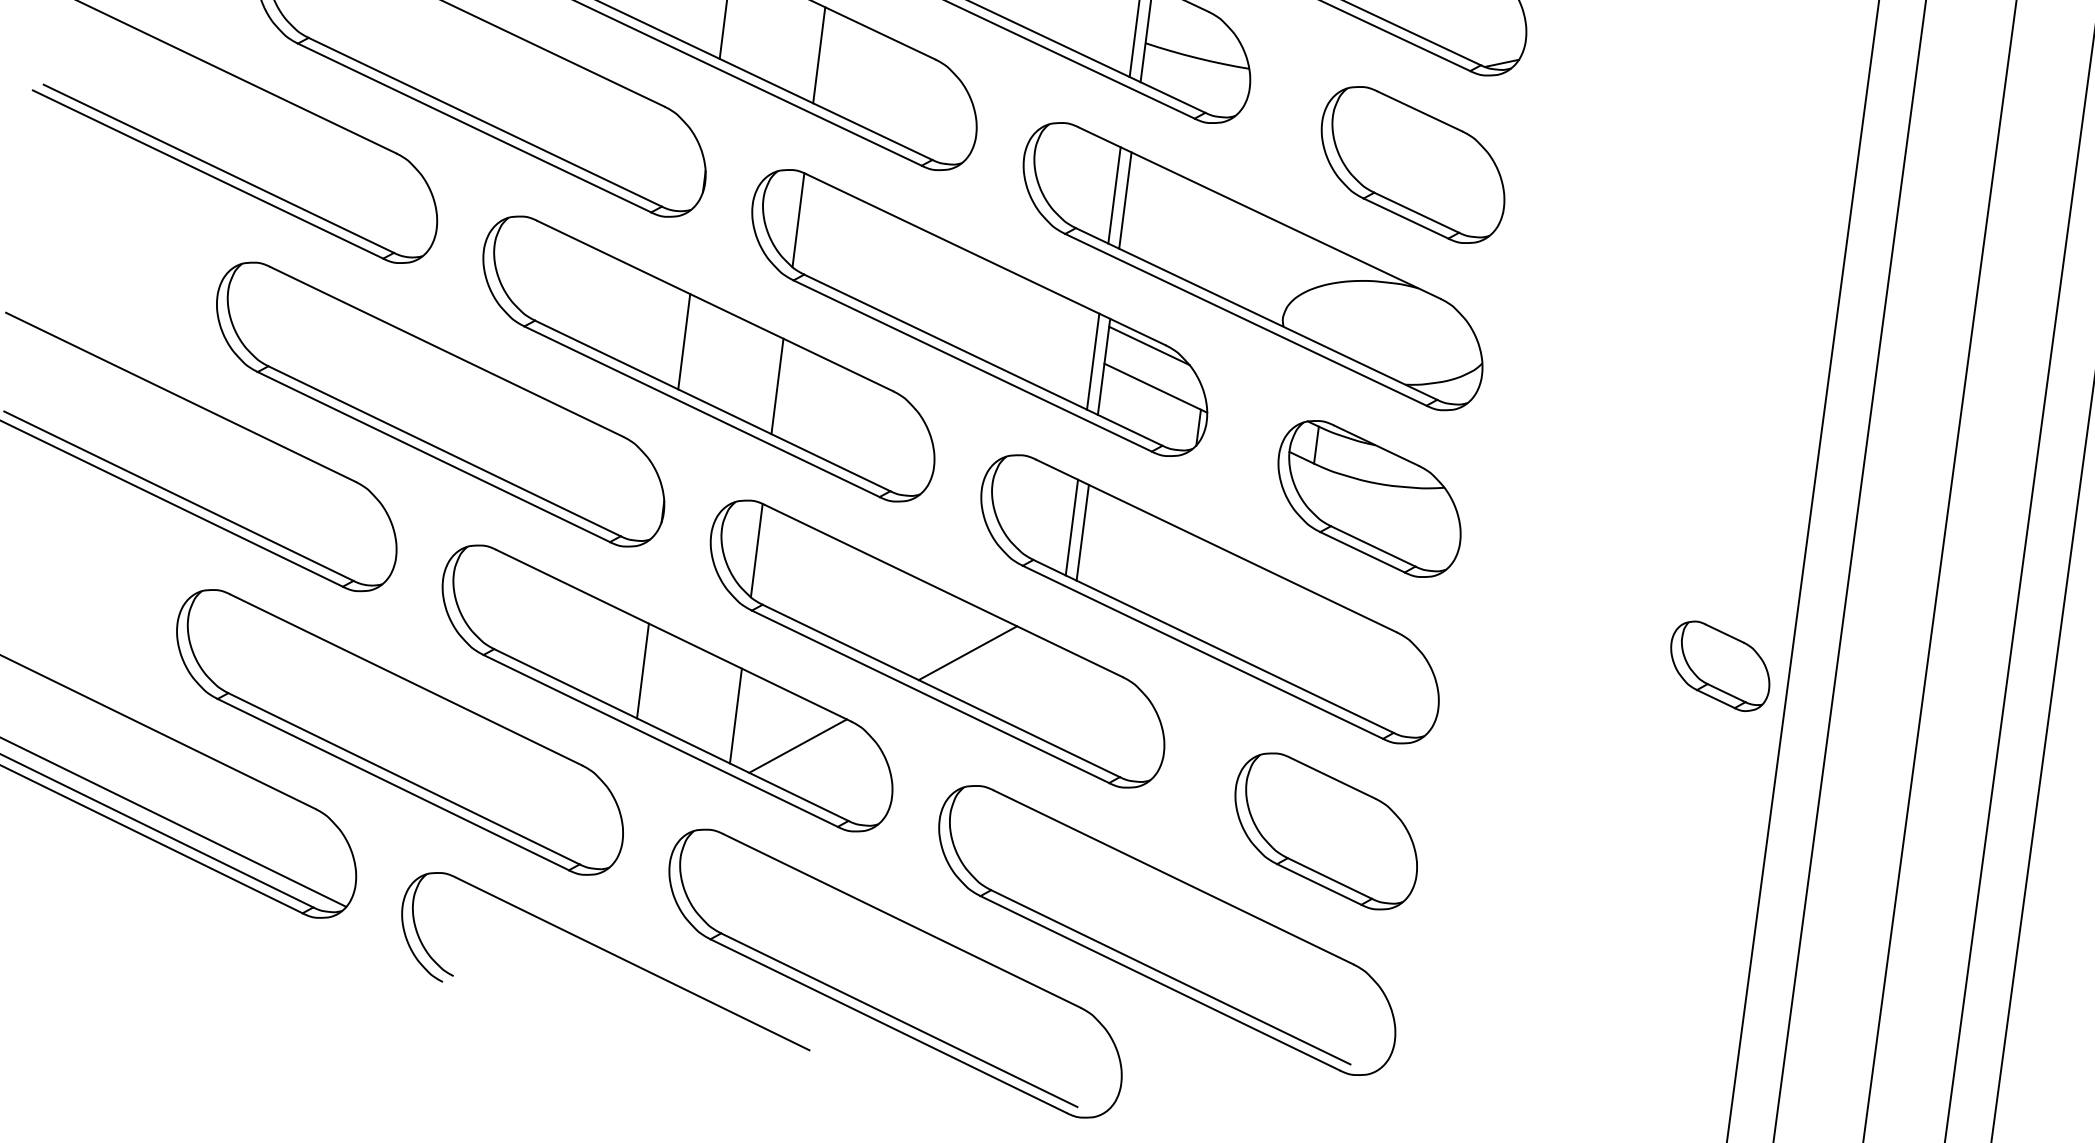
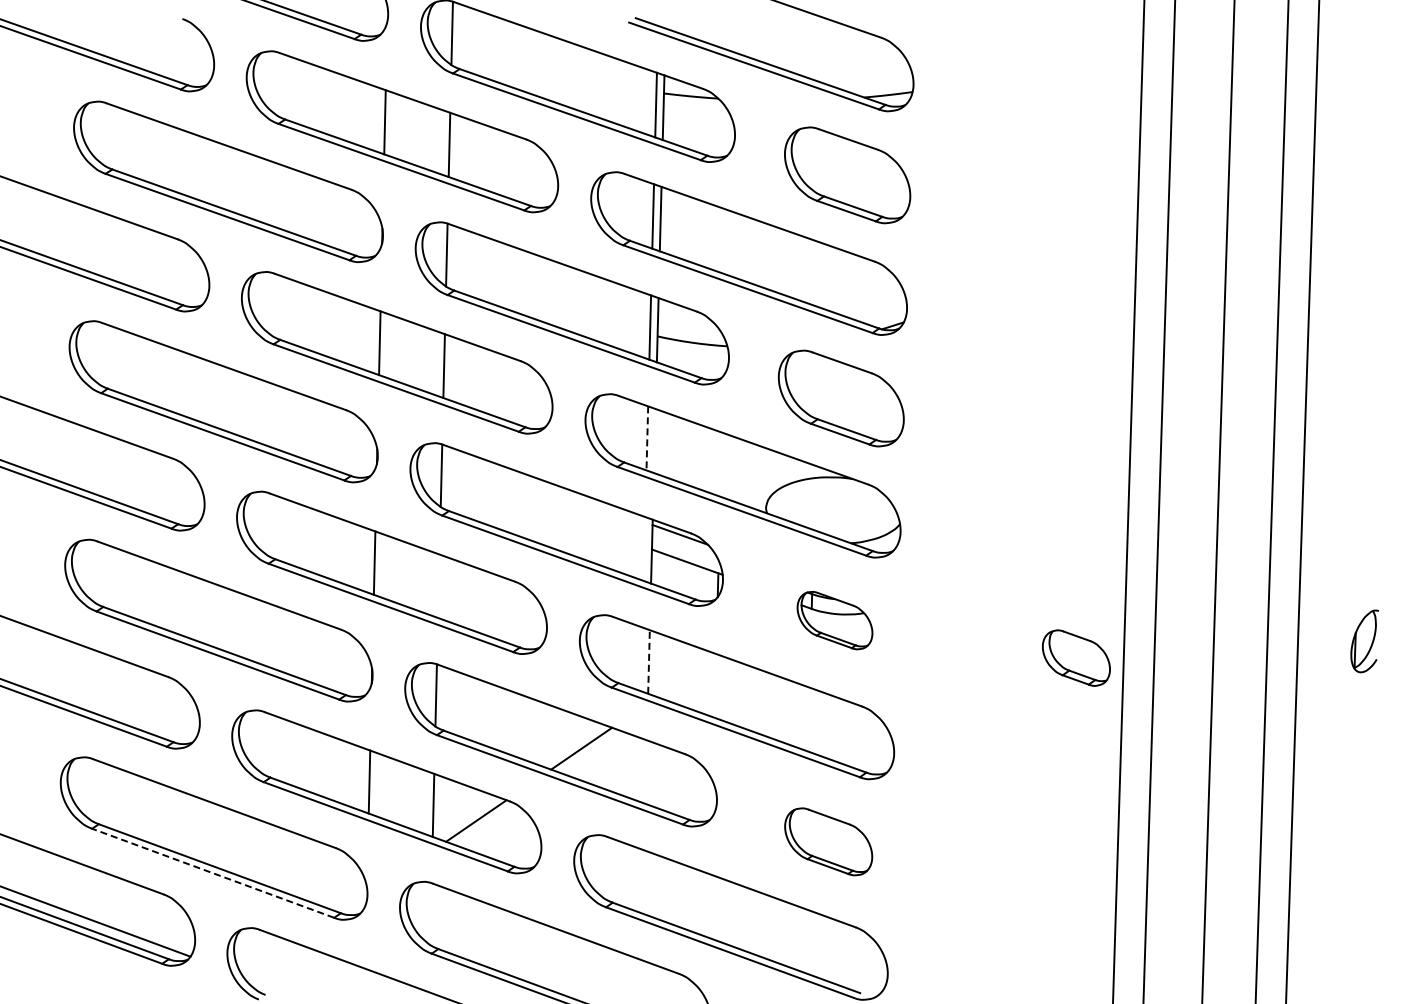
line: (1114, 195) -> (647, 438), solid -> dashed
line: (1124, 201) -> (654, 441), removed
line: (1093, 360) -> (644, 548), removed
line: (777, 385) -> (438, 585), removed
part: (1368, 498) -> (834, 620), size x0.6
line: (1071, 527) -> (641, 659), removed
line: (1083, 532) -> (649, 661), solid -> dashed
part: (1720, 665) -> (1076, 657), moved
line: (393, 785) -> (213, 873), solid -> dashed
part: (1325, 830) -> (828, 841), size x0.7

